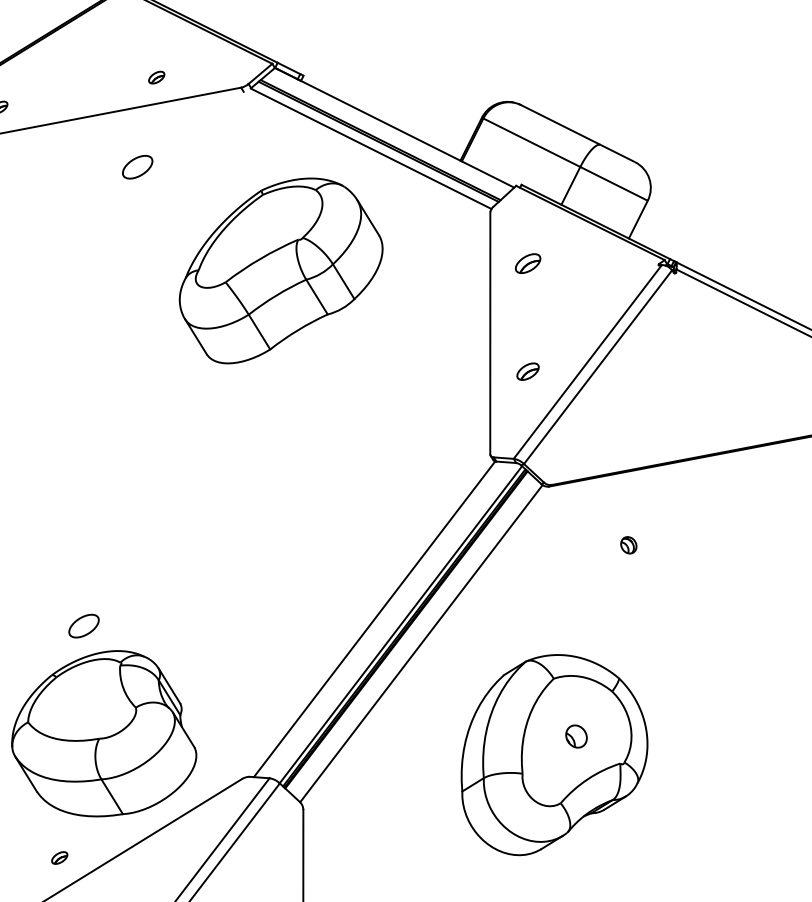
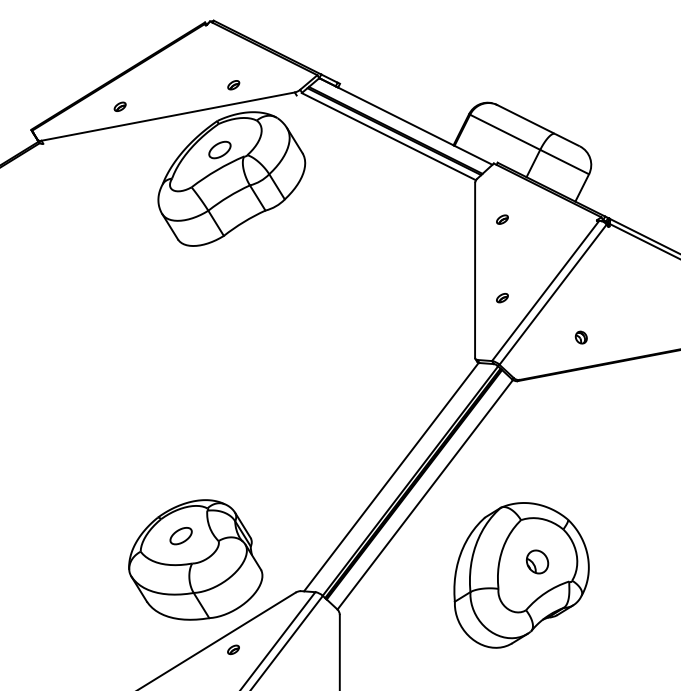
part: (528, 263) -> (502, 219), size x0.62
part: (280, 270) -> (231, 178), moved
part: (528, 372) -> (502, 298), size x0.71
part: (627, 545) -> (580, 337), moved
part: (83, 626) -> (180, 536), moved
part: (576, 735) -> (537, 561), size x1.43
part: (59, 857) -> (233, 649), moved

